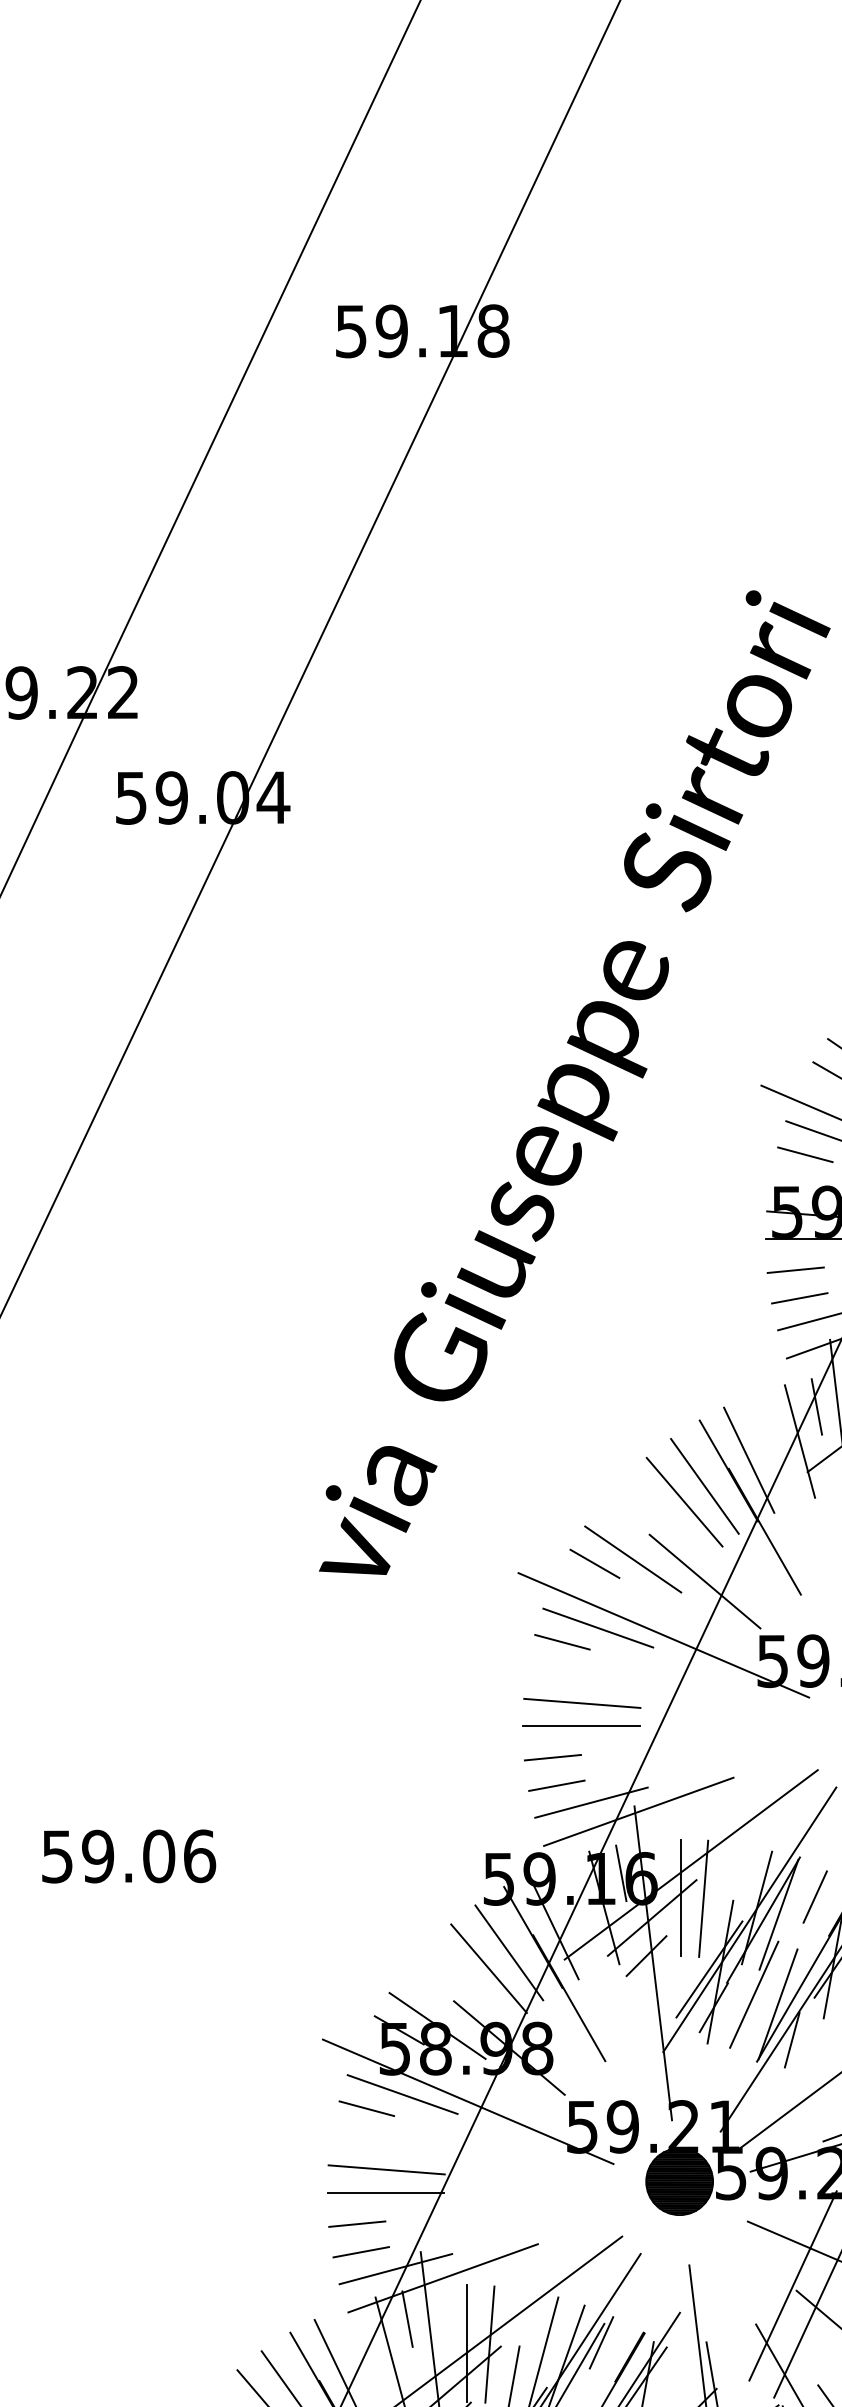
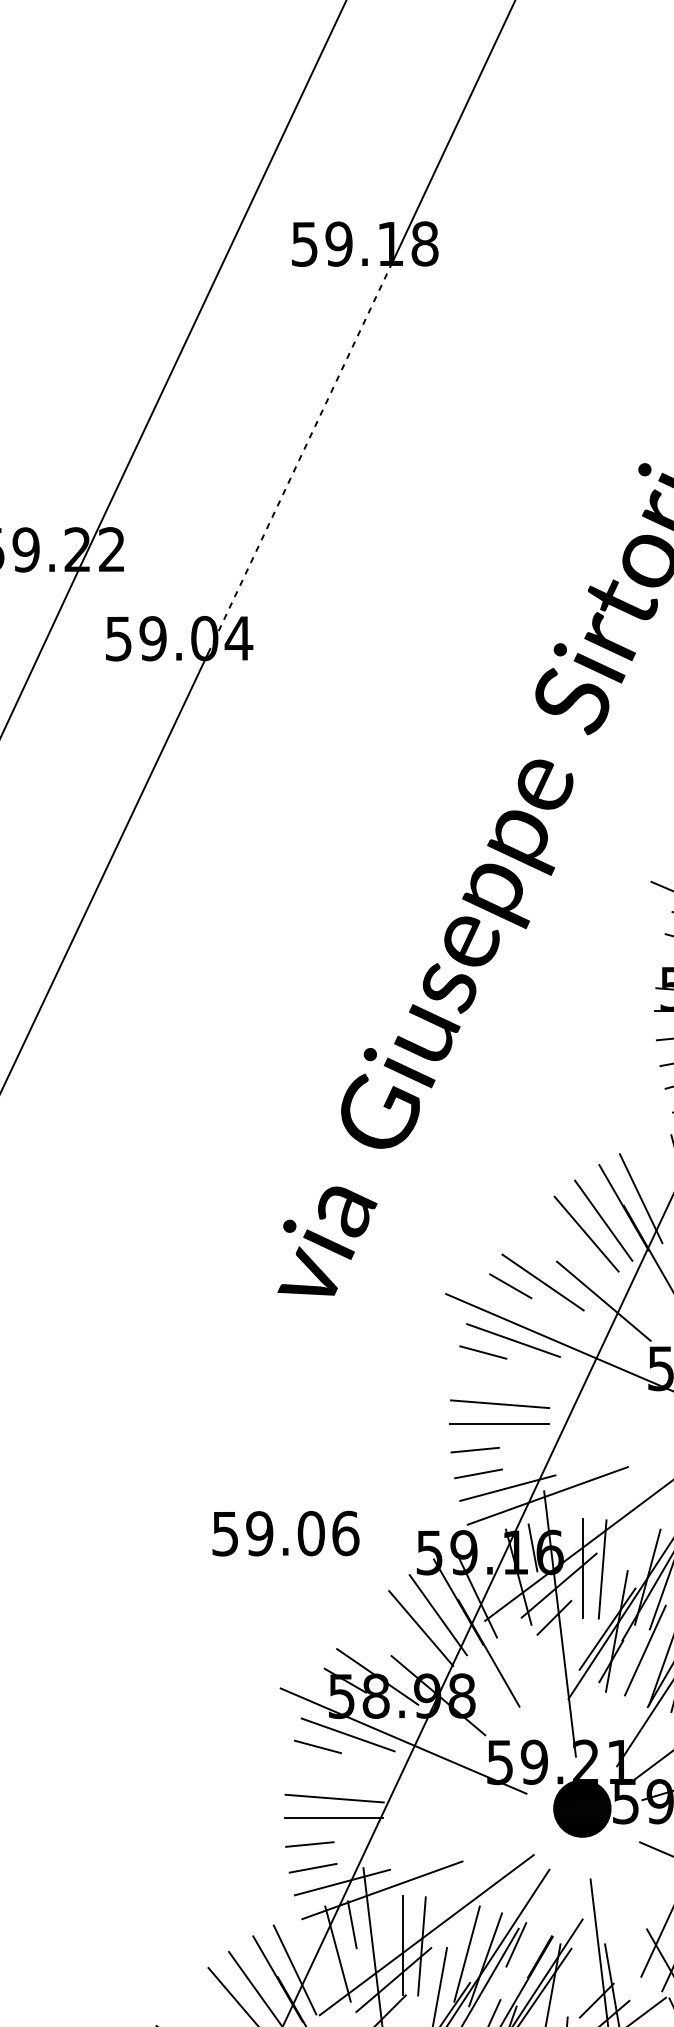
line: (346, 582) -> (300, 456), solid -> dashed
text: (129, 1856) -> (286, 1533), moved

